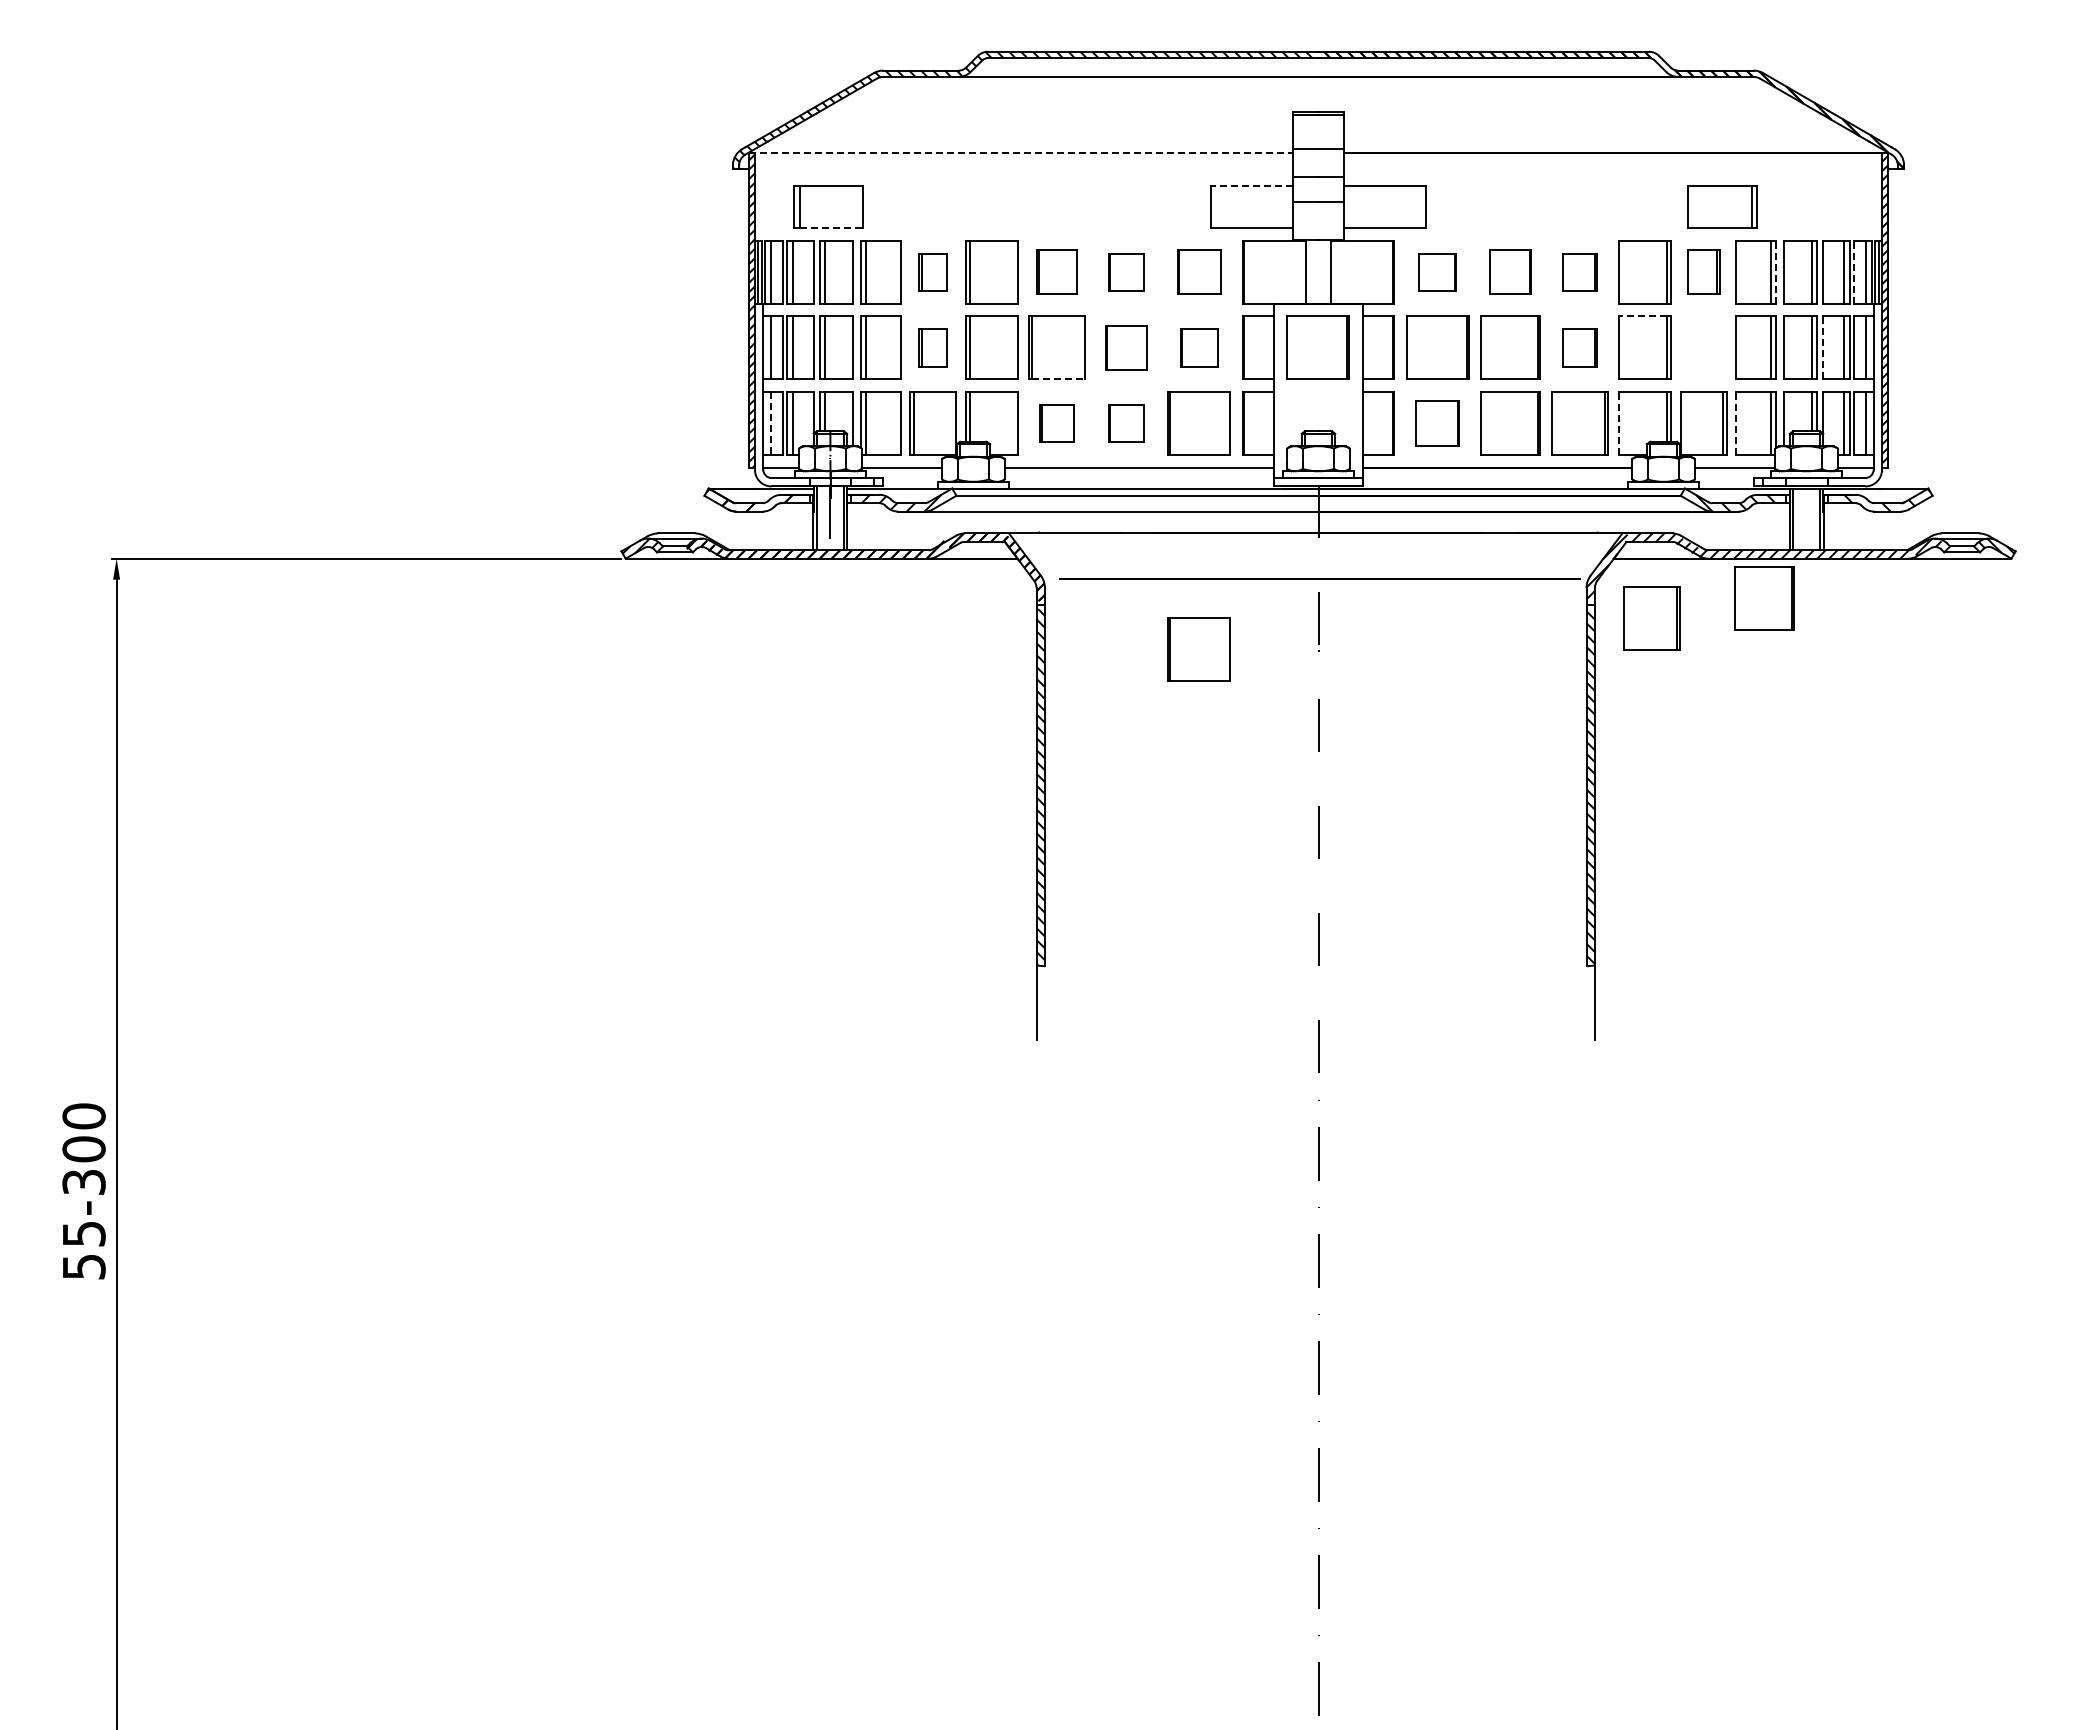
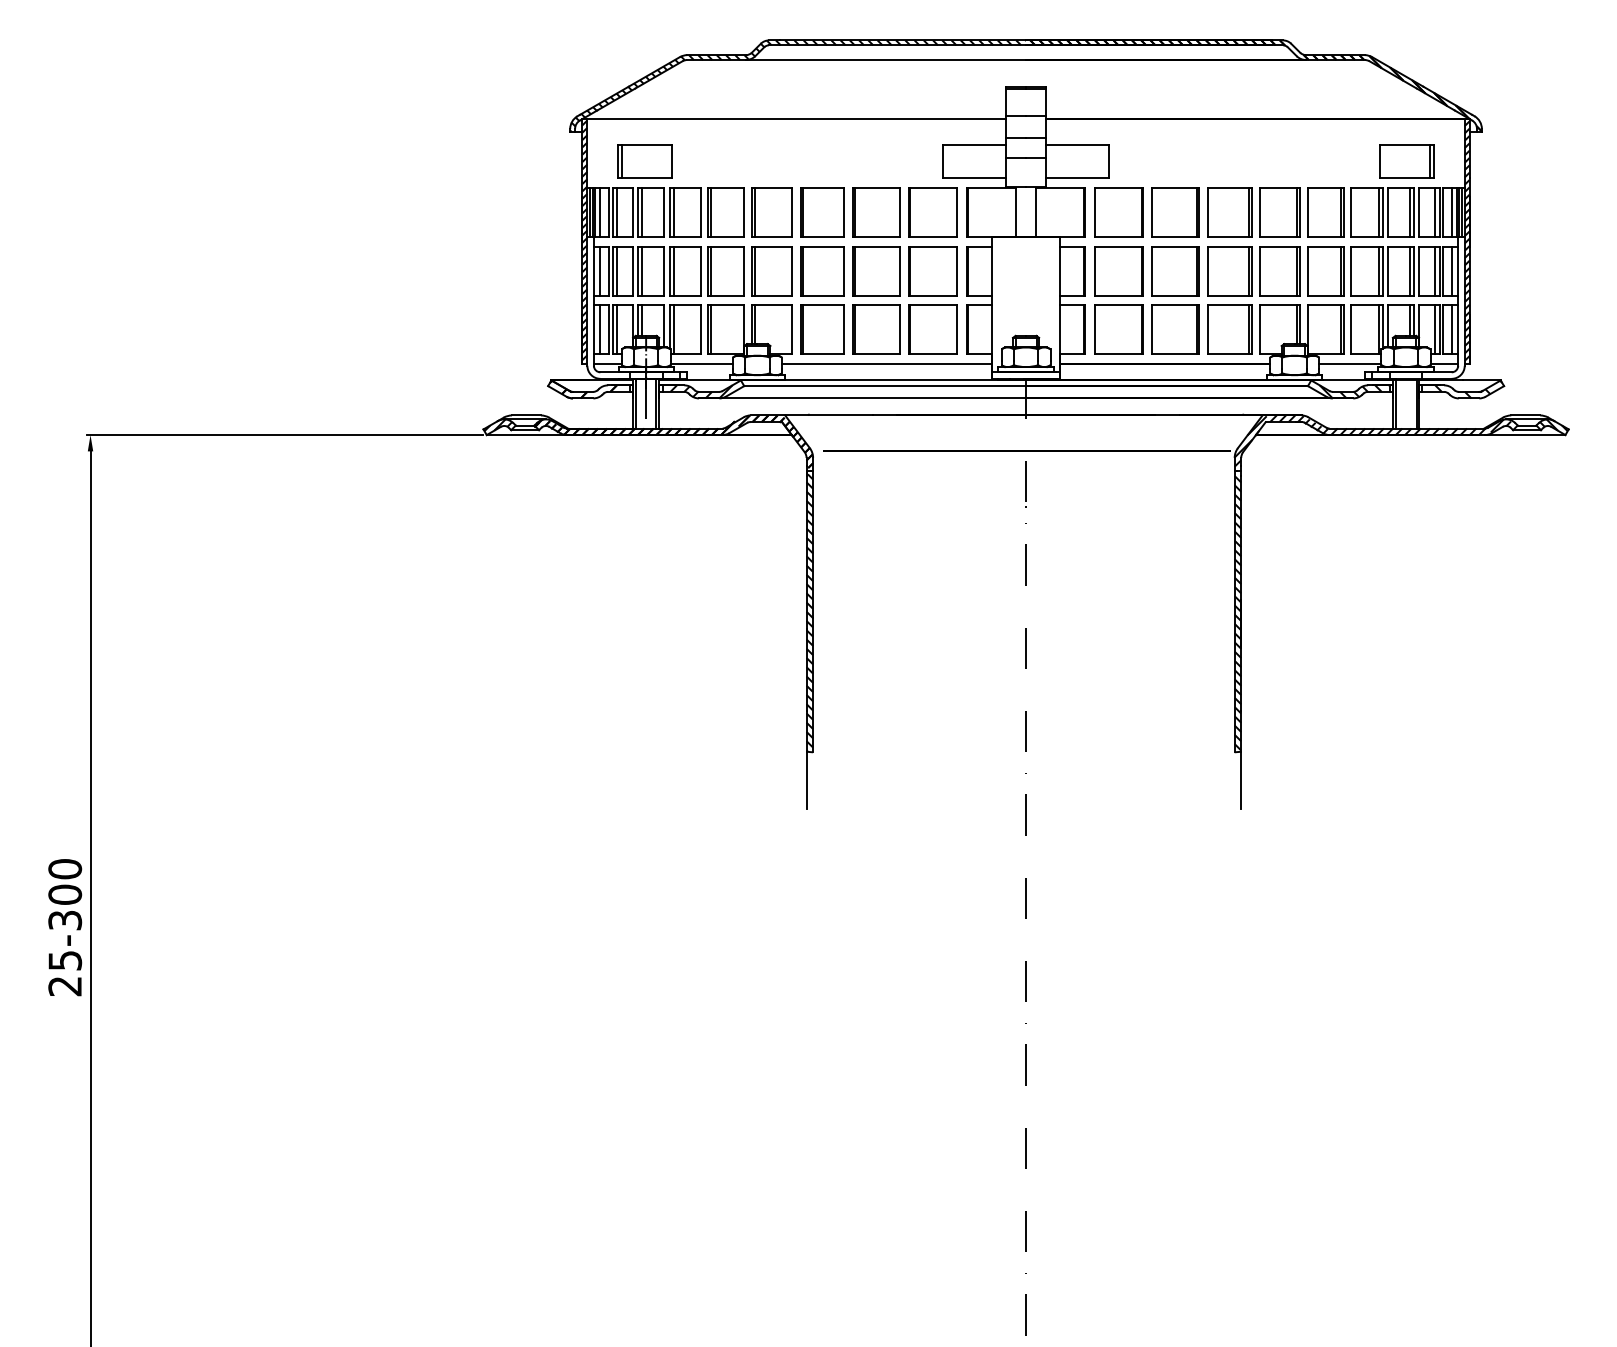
line: (1021, 152) -> (794, 118), dashed -> solid
line: (1252, 186) -> (974, 145), dashed -> solid
part: (1722, 206) -> (1407, 160), moved
line: (831, 228) -> (646, 178), dashed -> solid
line: (1776, 271) -> (1382, 211), dashed -> solid
line: (1854, 271) -> (1443, 211), dashed -> solid
part: (932, 272) -> (725, 212), size x1.67
part: (1056, 272) -> (822, 212), size x1.43
part: (1126, 272) -> (876, 212), size x1.67
part: (1198, 272) -> (932, 212), size x1.43
part: (1437, 272) -> (1118, 212), size x1.67
part: (1510, 272) -> (1175, 212), size x1.43
part: (1579, 272) -> (1229, 212), size x1.67
part: (1703, 272) -> (1325, 212), size x1.43
line: (1643, 316) -> (1279, 246), dashed -> solid
part: (932, 347) -> (725, 270), size x1.67
part: (1126, 347) -> (876, 270), size x1.43
part: (1198, 347) -> (932, 270), size x1.67
part: (1317, 347) -> (1025, 270), removed
part: (1579, 347) -> (1229, 270), size x1.67
part: (1703, 347) -> (1325, 270), added
line: (1823, 347) -> (1419, 270), dashed -> solid
line: (1058, 379) -> (823, 295), dashed -> solid
part: (1056, 423) -> (822, 329), size x1.67
part: (1126, 423) -> (876, 329), size x1.67
part: (1437, 423) -> (1118, 329), size x1.43
line: (1619, 423) -> (1260, 329), dashed -> solid
line: (1736, 423) -> (1351, 329), dashed -> solid
line: (770, 424) -> (599, 330), dashed -> solid
part: (1764, 598) -> (1373, 466), removed
part: (1651, 618) -> (1285, 481), removed
part: (1198, 649) -> (932, 505), removed
text: (83, 1267) -> (64, 986), 55-300 -> 25-300

